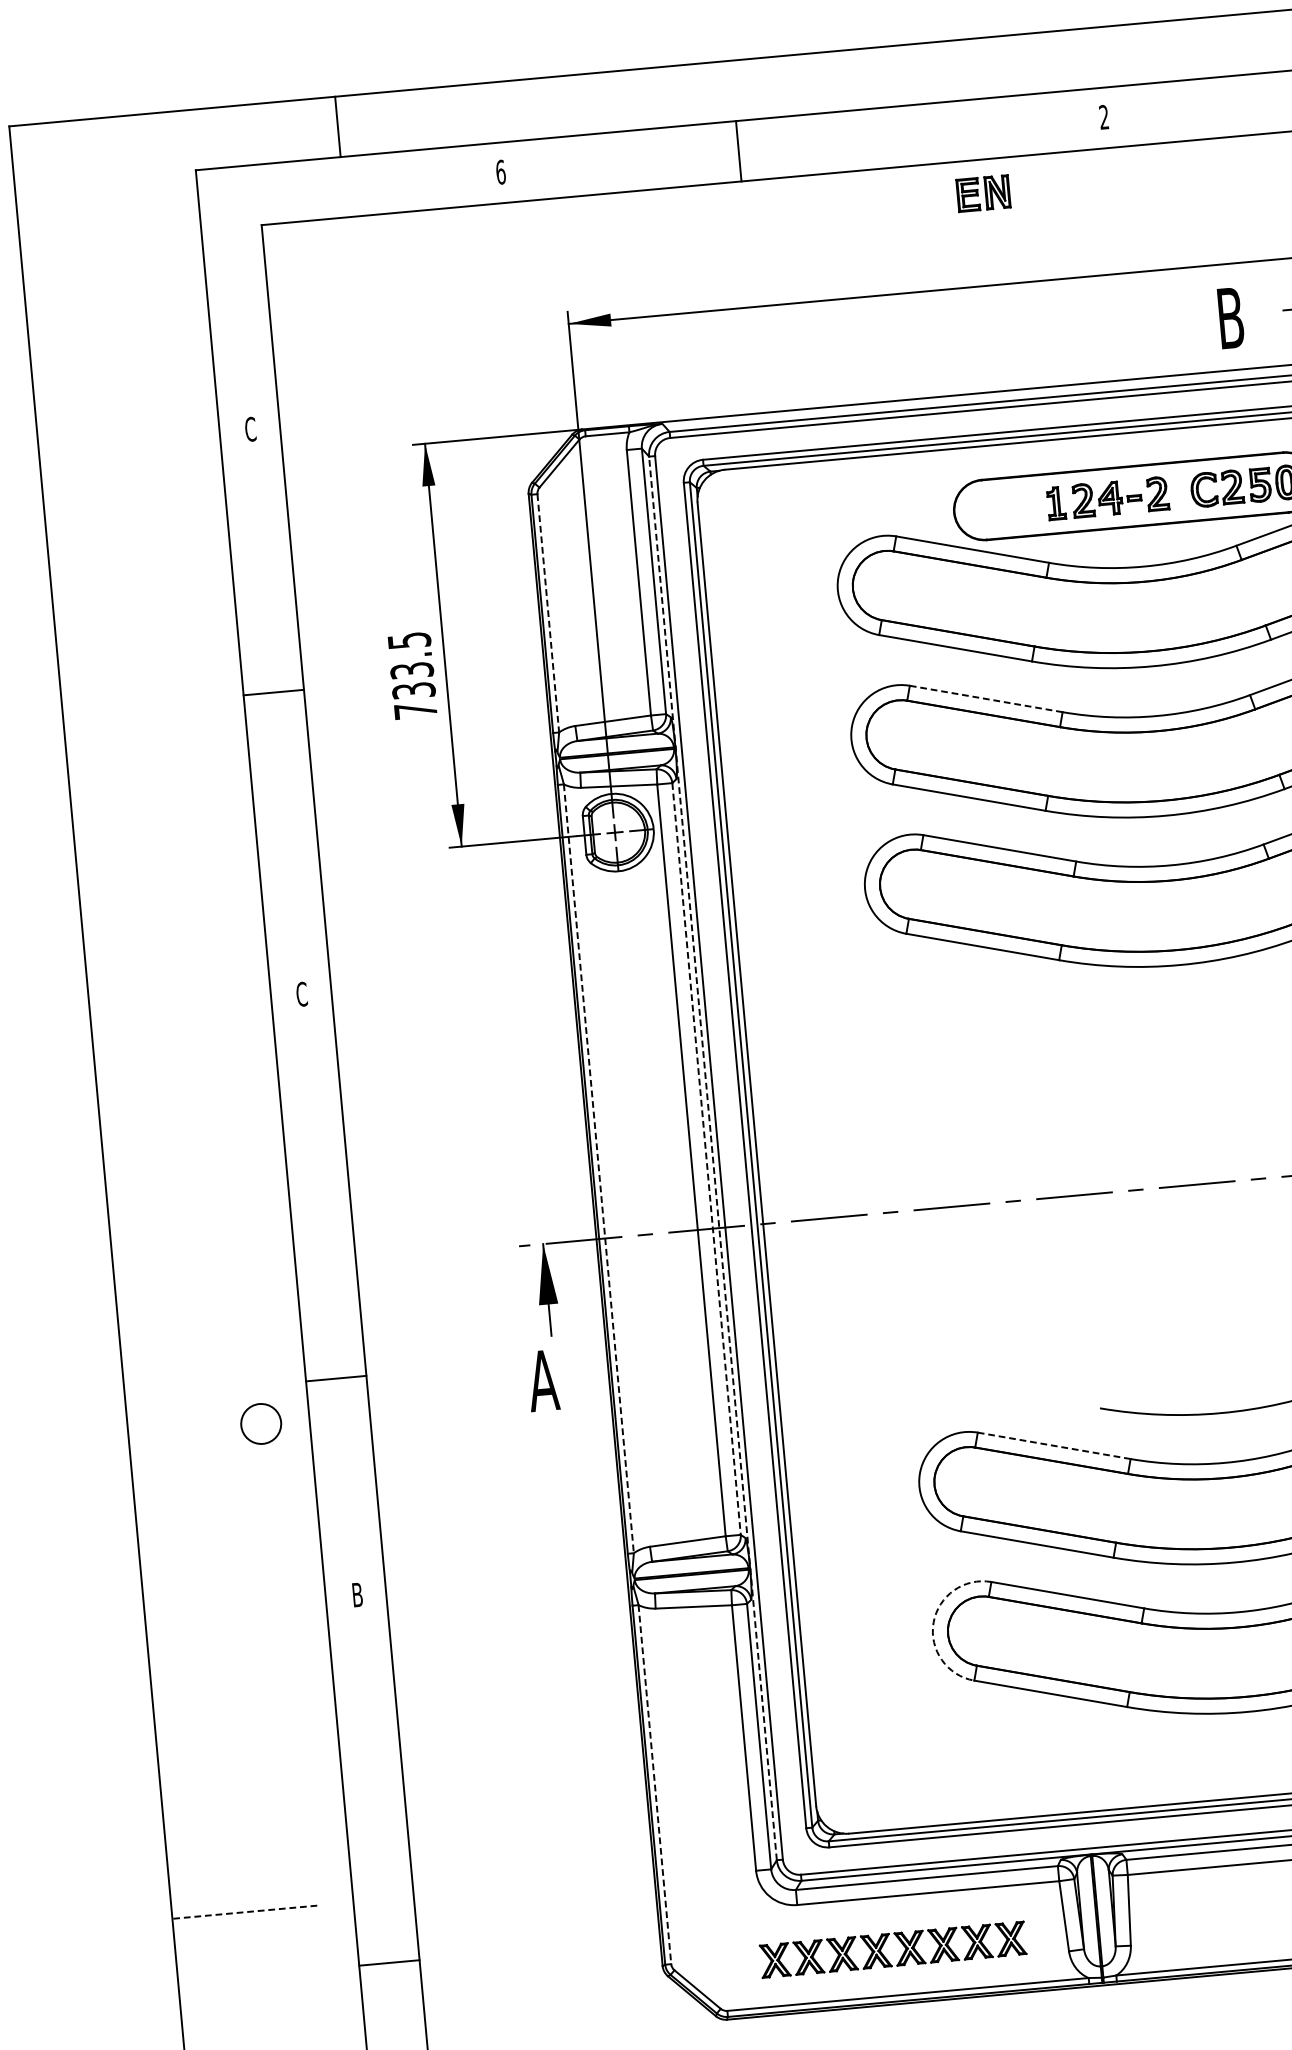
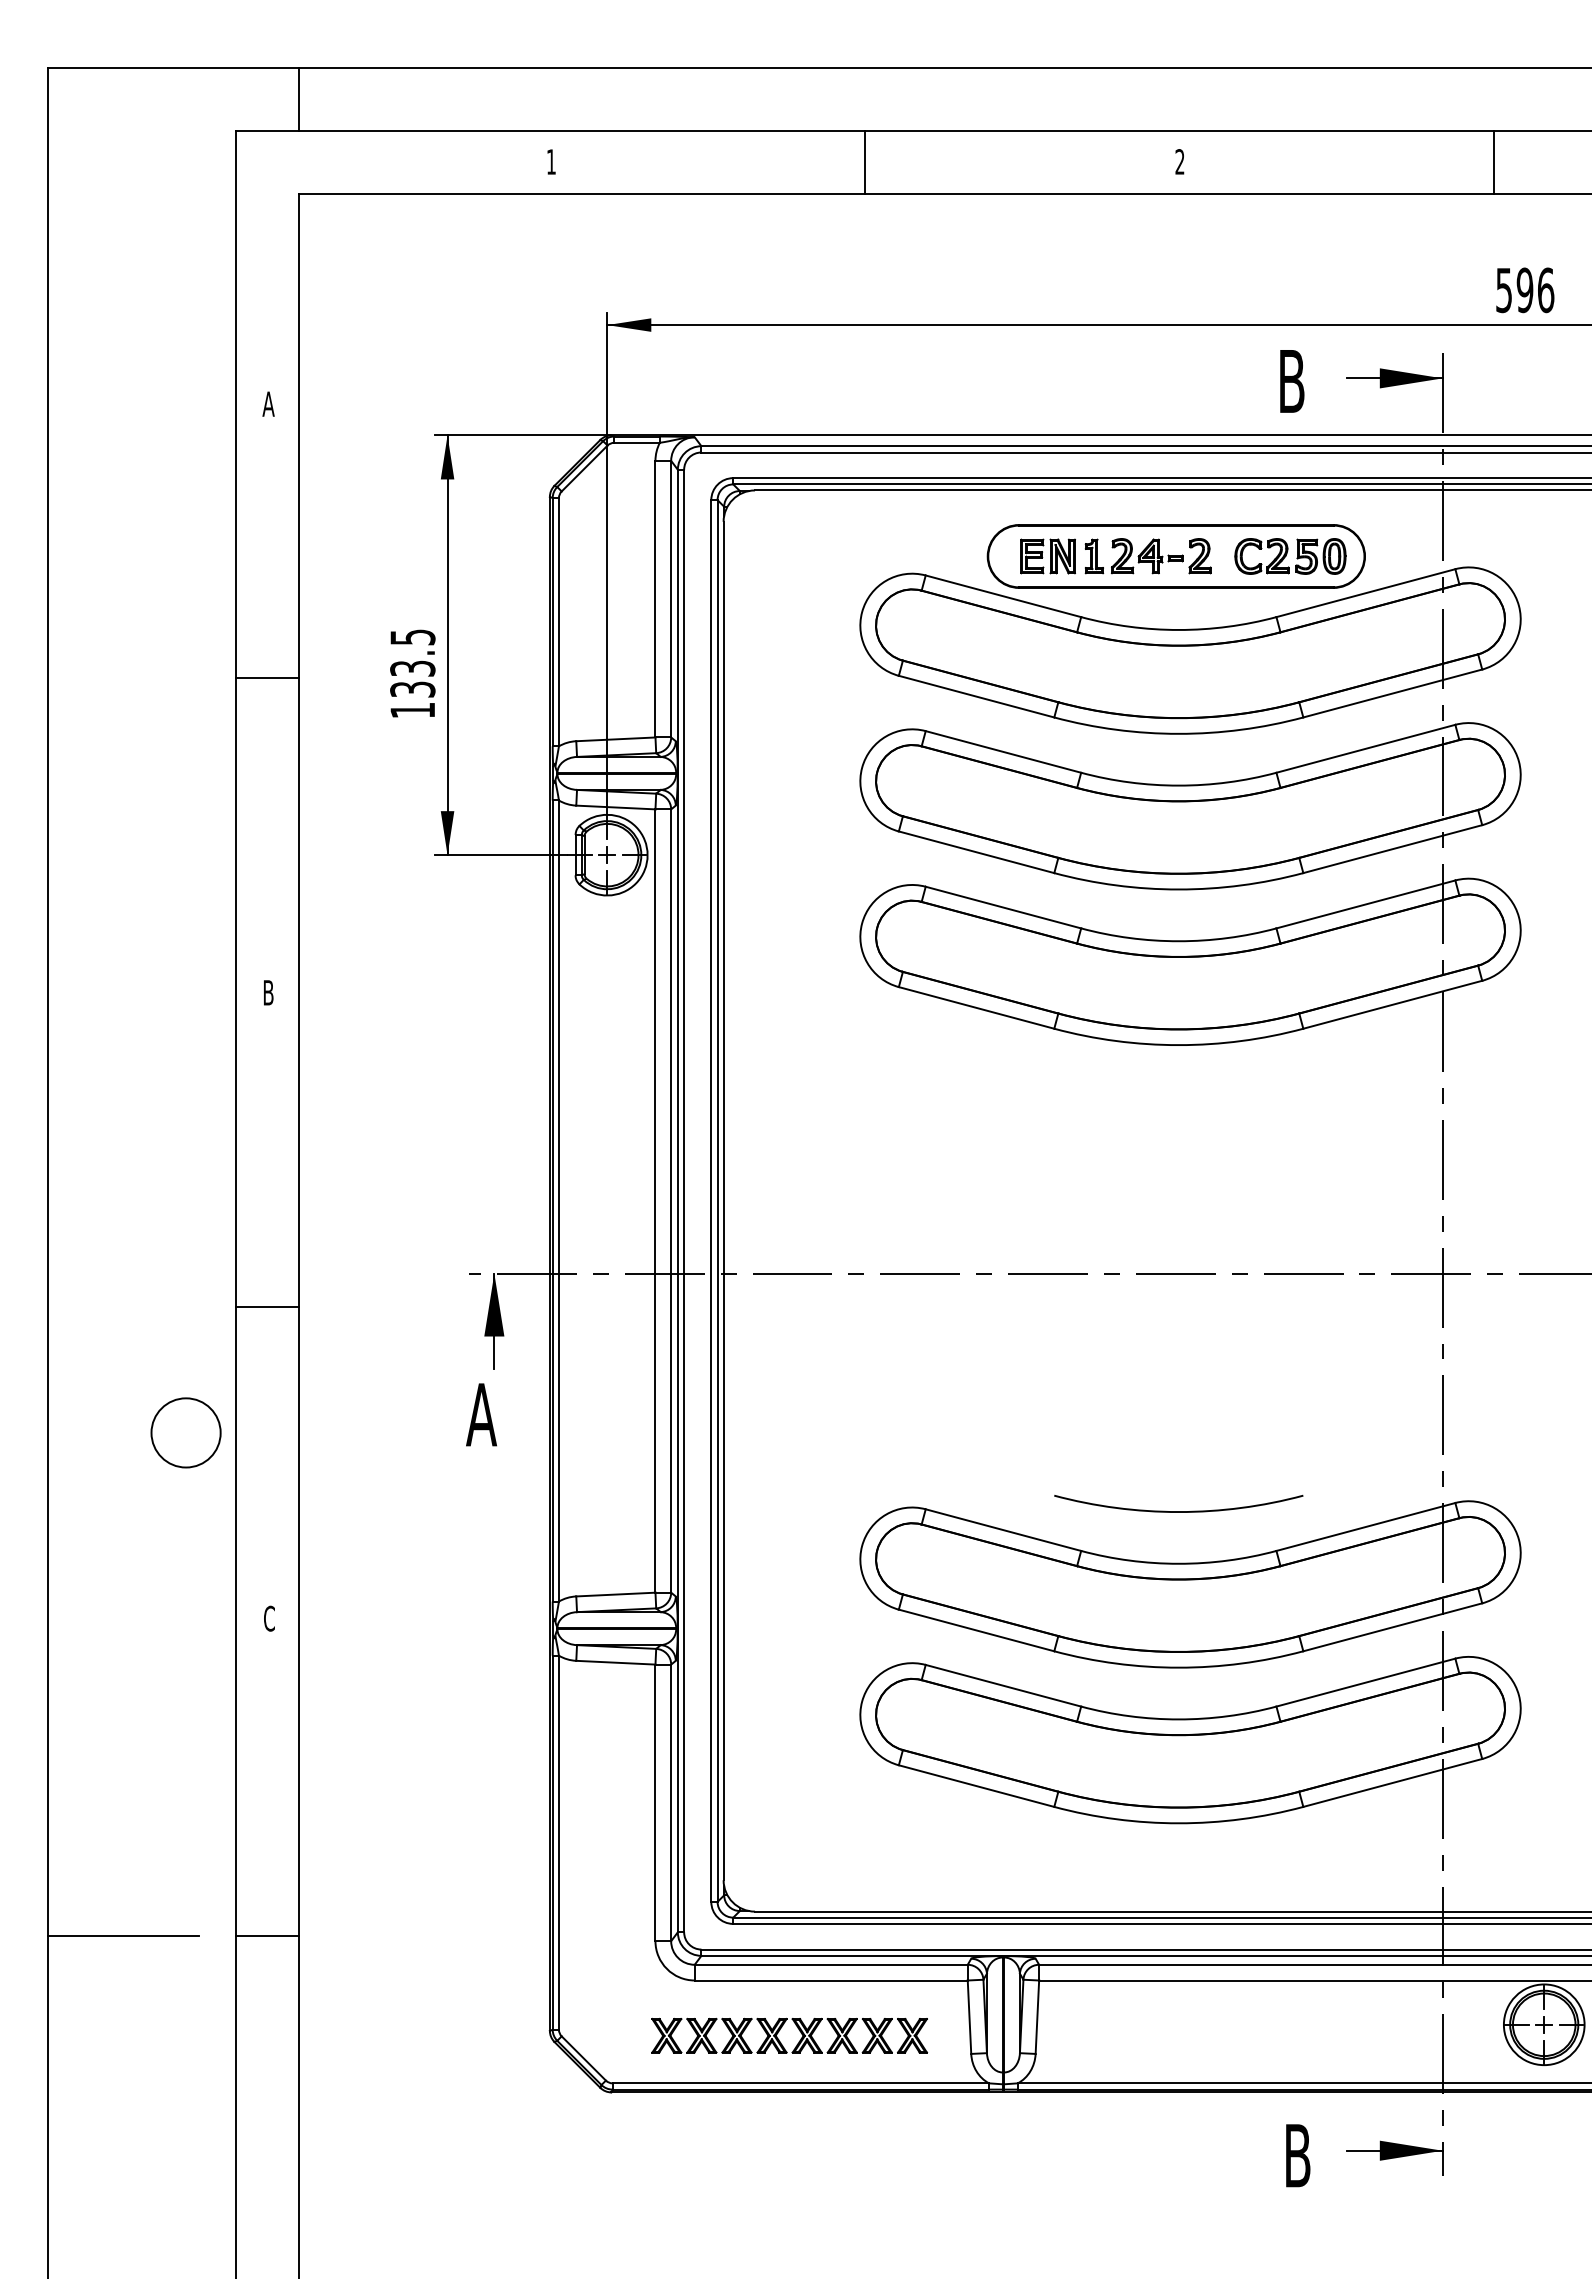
line: (338, 126) -> (299, 99), moved
line: (739, 151) -> (865, 162), moved
text: (500, 171) -> (551, 161), 6 -> 1
part: (982, 193) -> (1047, 556), moved
text: (250, 429) -> (268, 404), C -> A
line: (547, 613) -> (558, 622), dashed -> solid
line: (986, 699) -> (1003, 752), dashed -> solid
text: (415, 710) -> (412, 710), 733.5 -> 133.5
text: (301, 994) -> (268, 992), C -> B
line: (712, 1157) -> (677, 1200), dashed -> solid
line: (706, 1159) -> (671, 1201), dashed -> solid
line: (598, 1169) -> (558, 1201), dashed -> solid
line: (335, 1378) -> (267, 1307), moved
circle: (260, 1423) -> (185, 1432), size x1.67
line: (1054, 1446) -> (1003, 1530), dashed -> solid
text: (357, 1594) -> (269, 1618), B -> C
arc: (933, 1622) -> (862, 1701), dashed -> solid
line: (654, 1785) -> (558, 1843), dashed -> solid
line: (244, 1911) -> (122, 1935), dashed -> solid
line: (389, 1962) -> (267, 1935), moved

